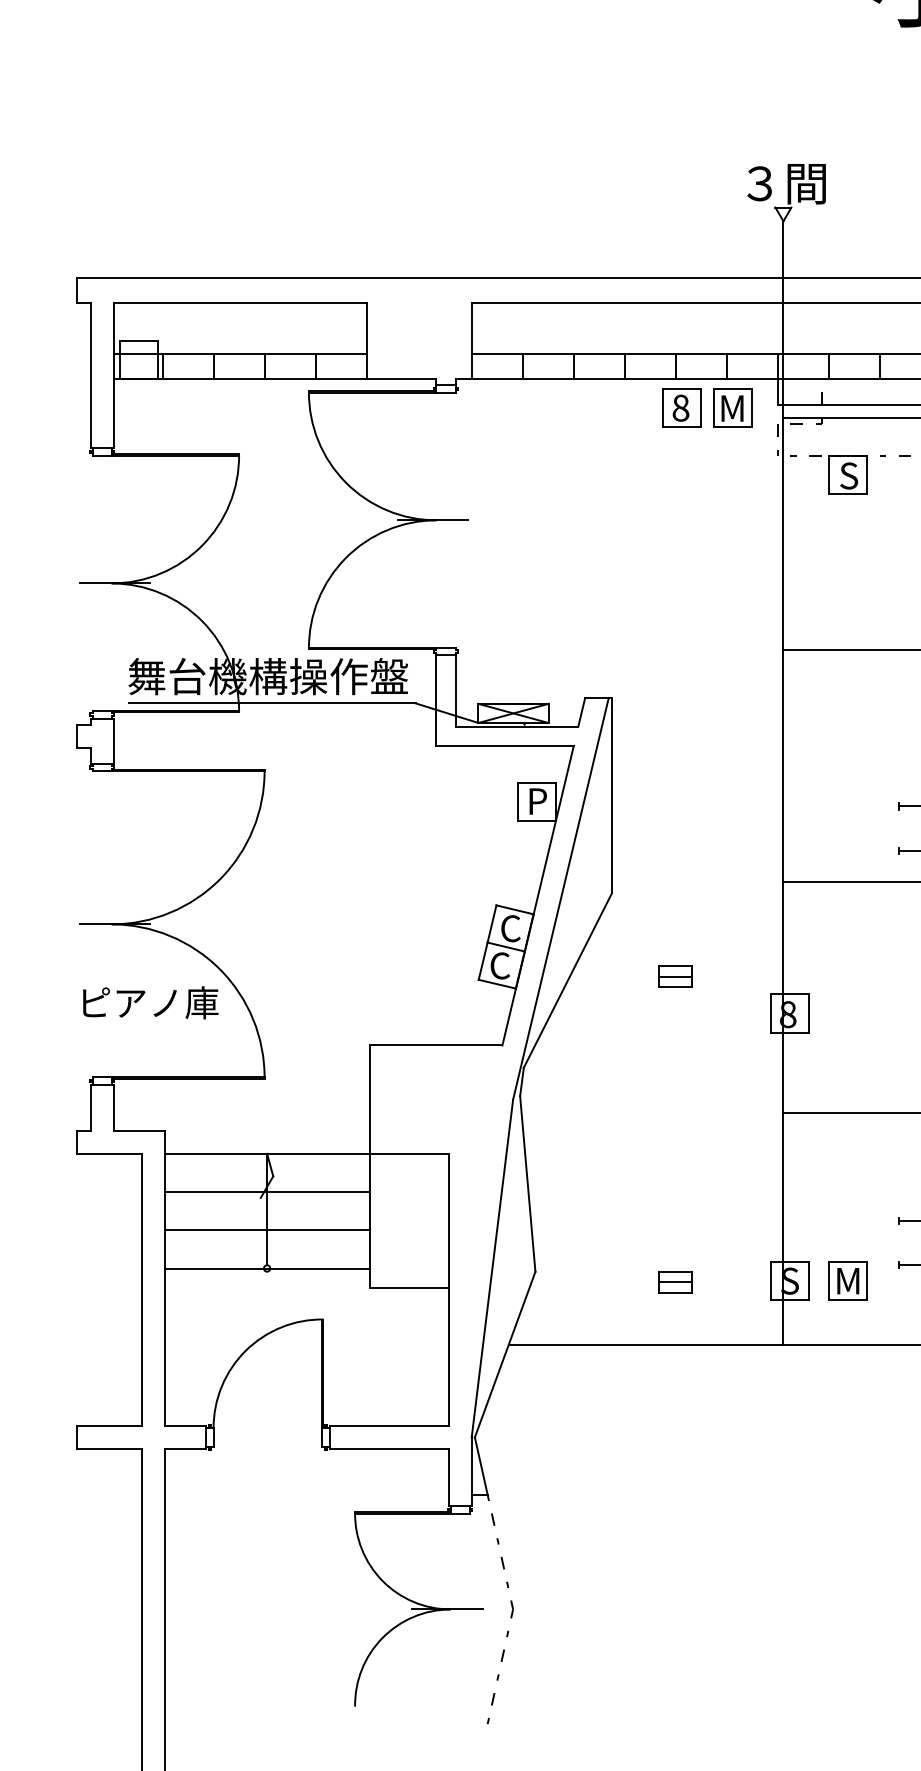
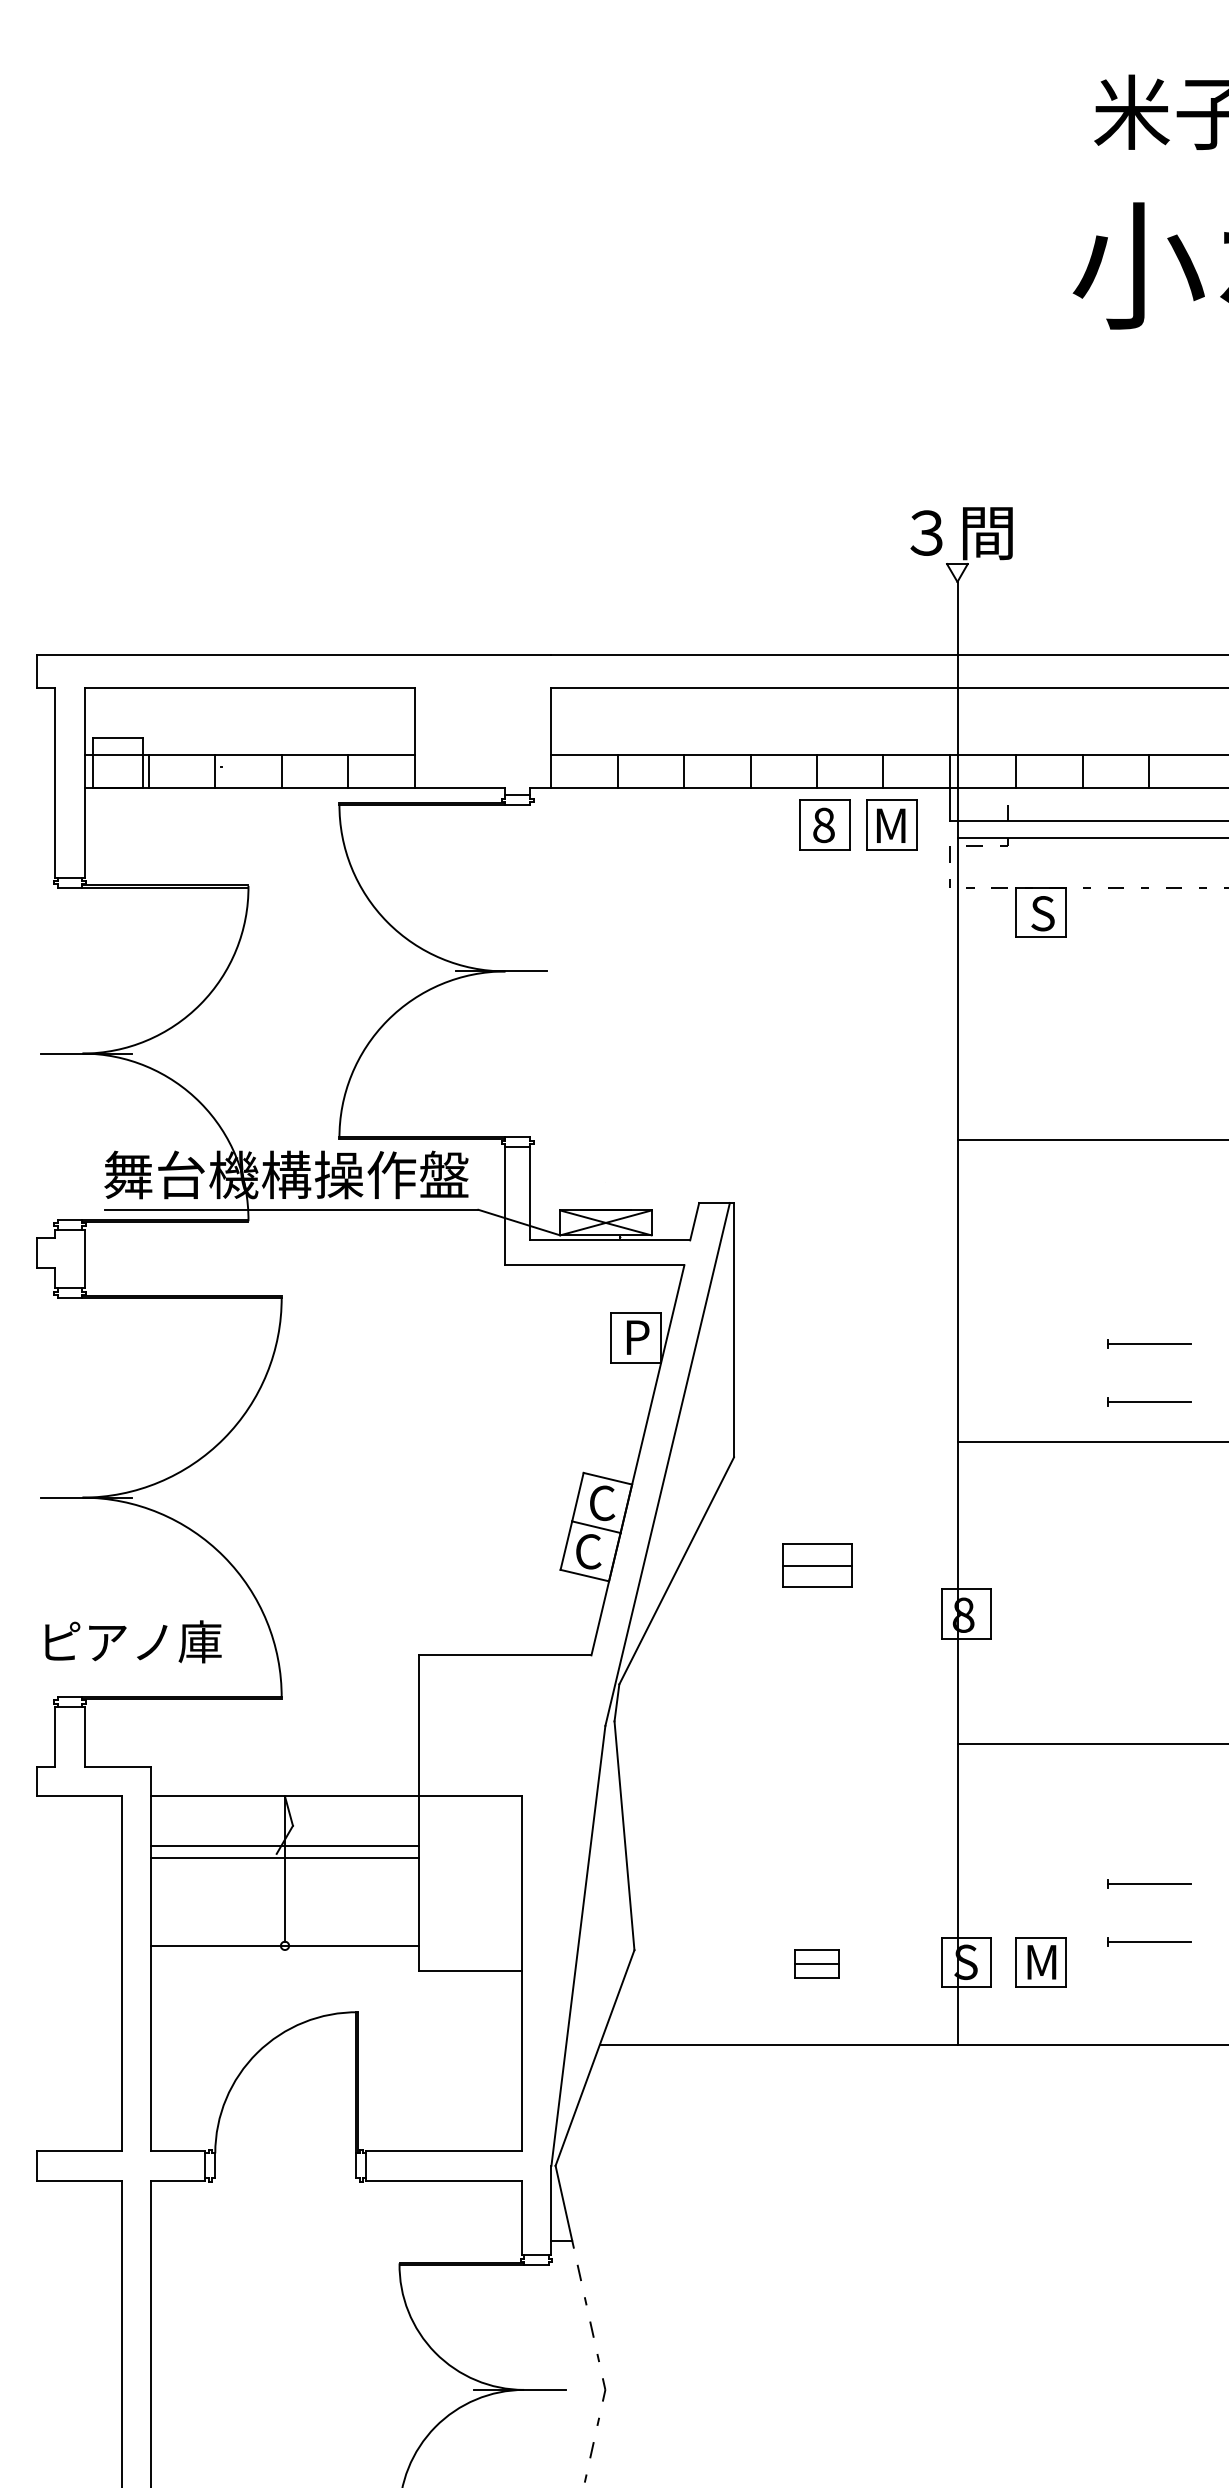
part: (675, 976) -> (816, 1565), size x1.6
text: (150, 1002) -> (133, 1641), moved
line: (266, 1230) -> (284, 1858), moved

